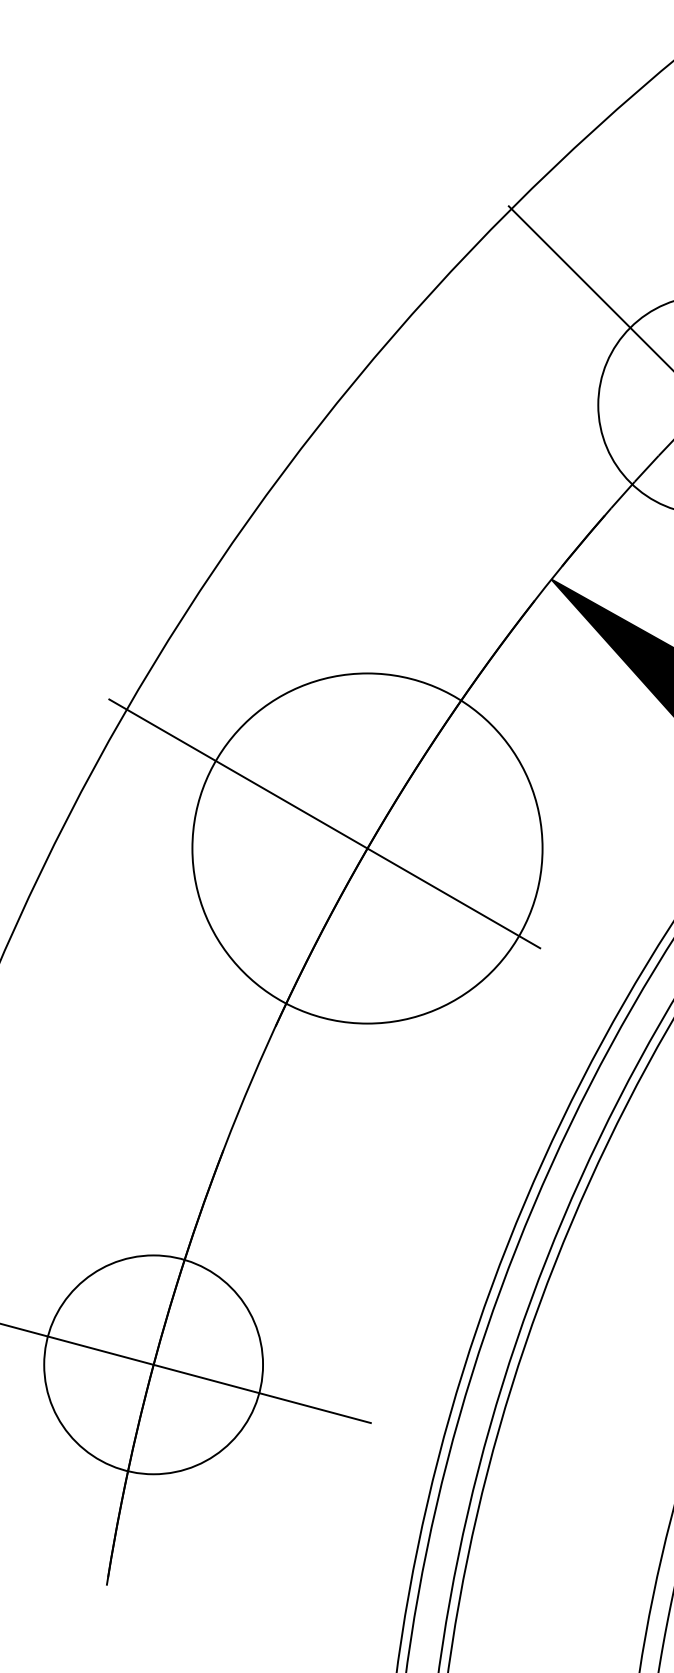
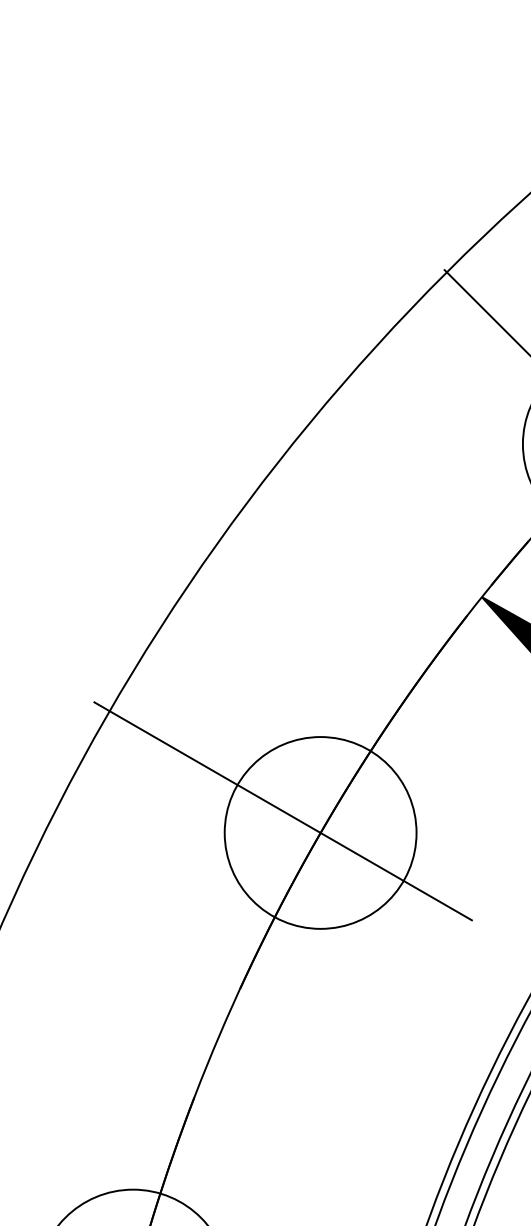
circle: (367, 848) -> (320, 832), size x0.62

